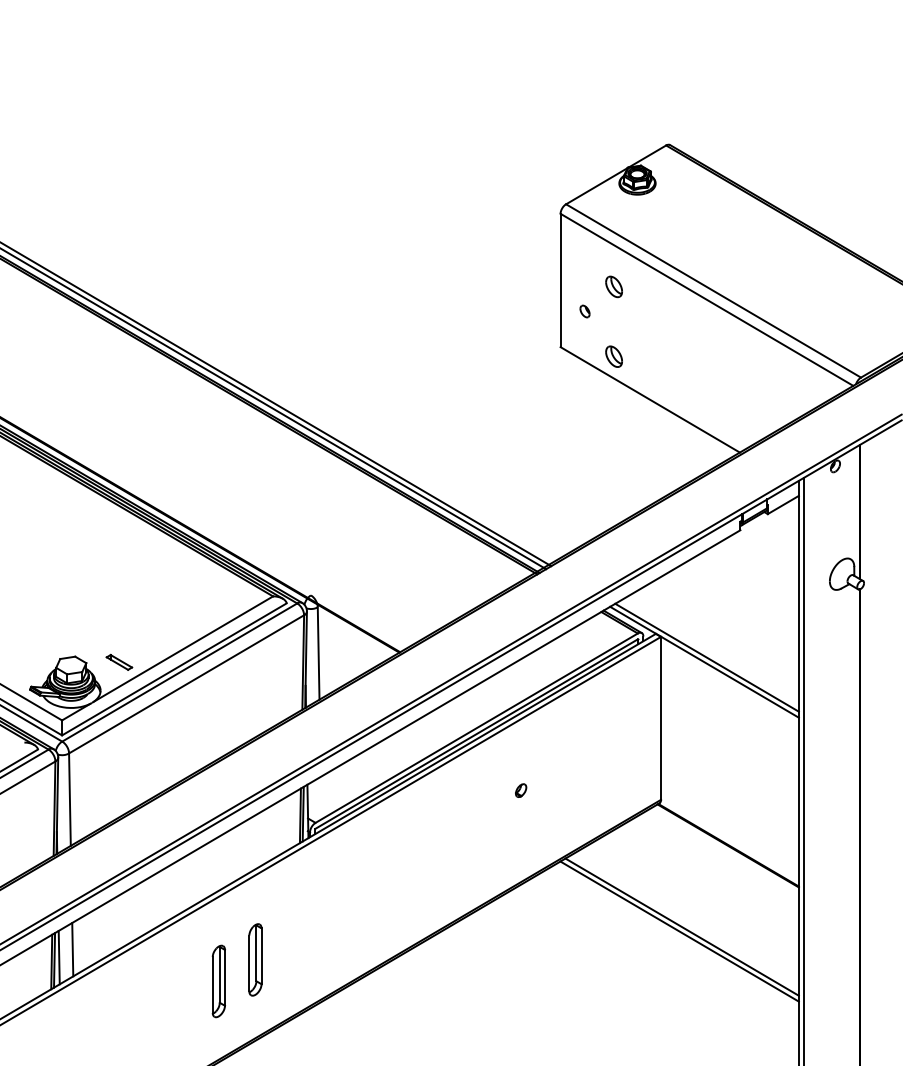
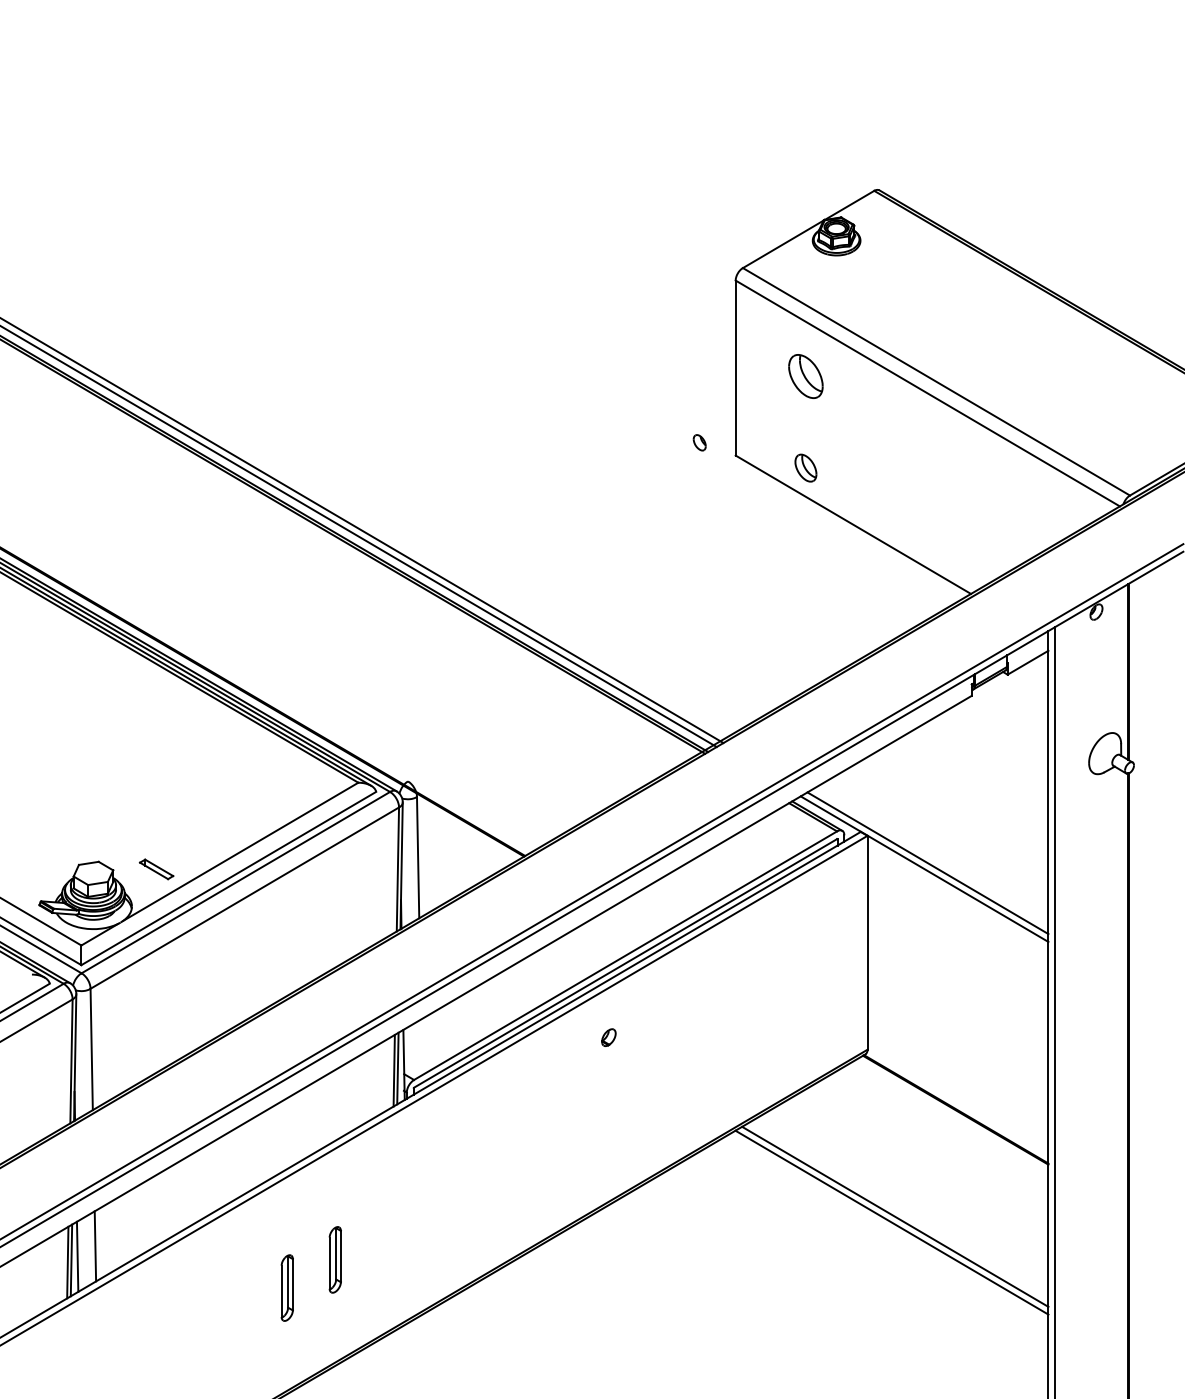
part: (613, 286) -> (805, 376), size x1.6
part: (584, 311) -> (699, 442), moved
part: (520, 790) -> (608, 1037), moved
part: (255, 959) -> (335, 1259), size x0.7
part: (219, 980) -> (287, 1287), size x0.7

